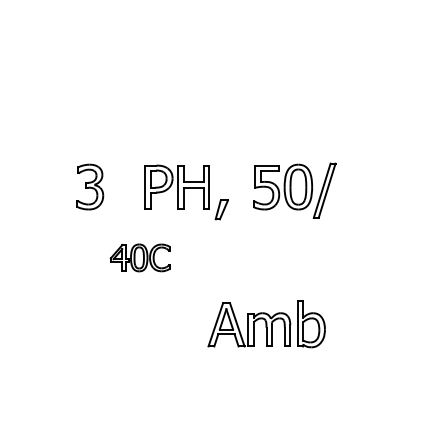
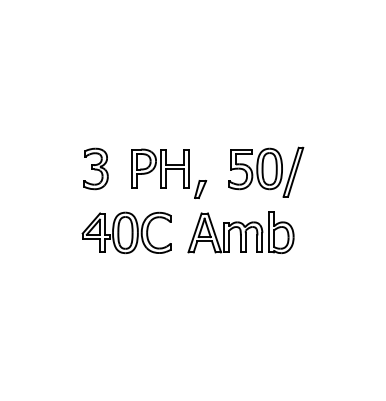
part: (90, 186) -> (96, 168), moved
part: (139, 257) -> (126, 232), size x1.67
part: (266, 324) -> (240, 232), moved

